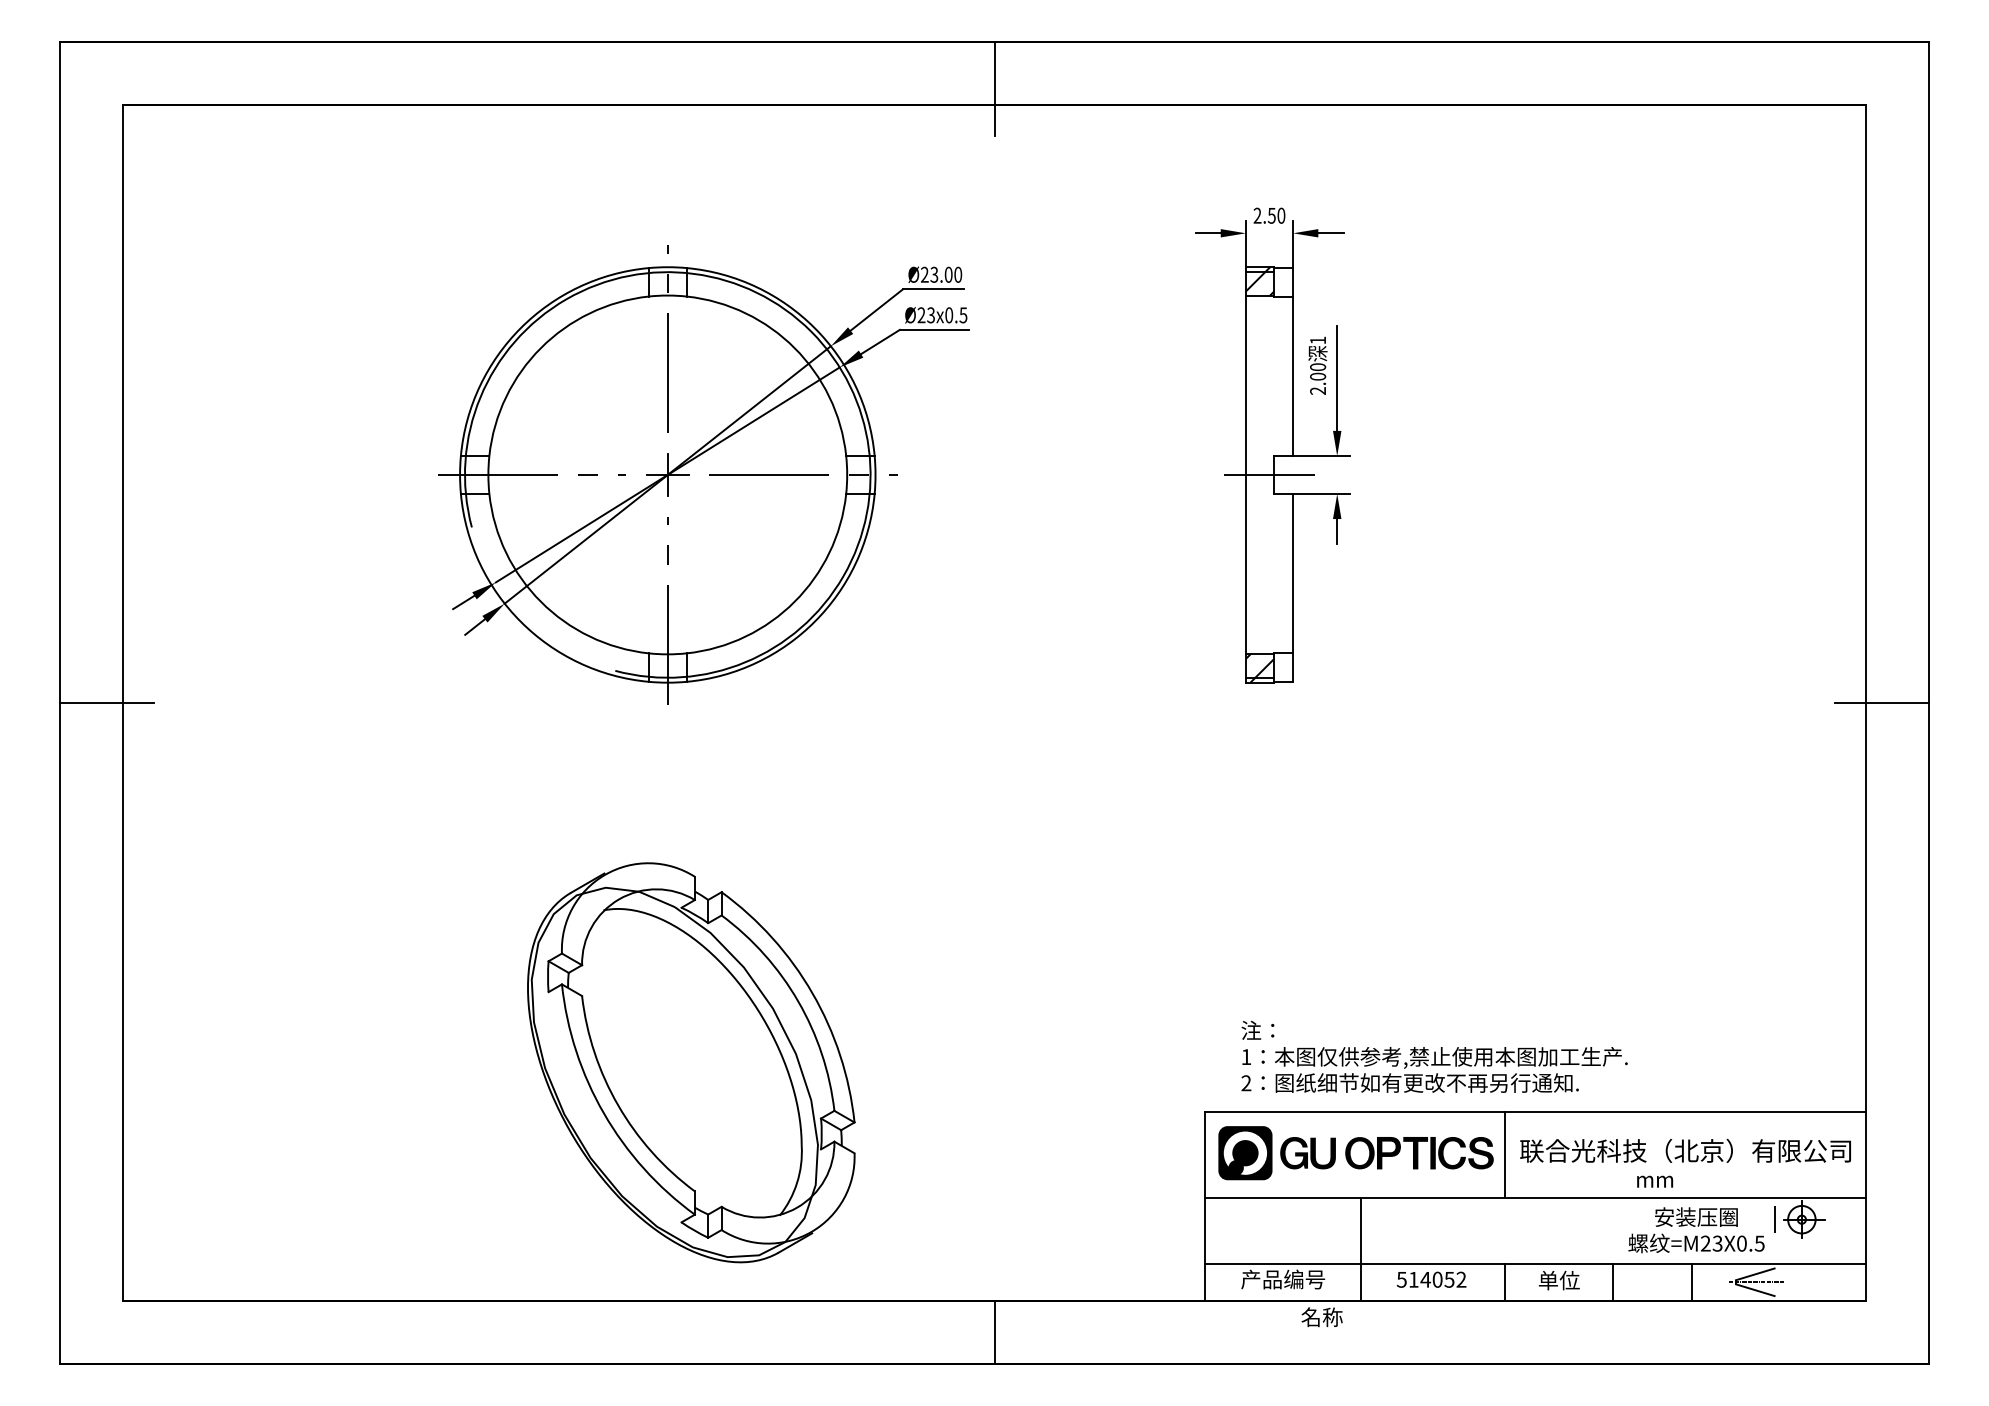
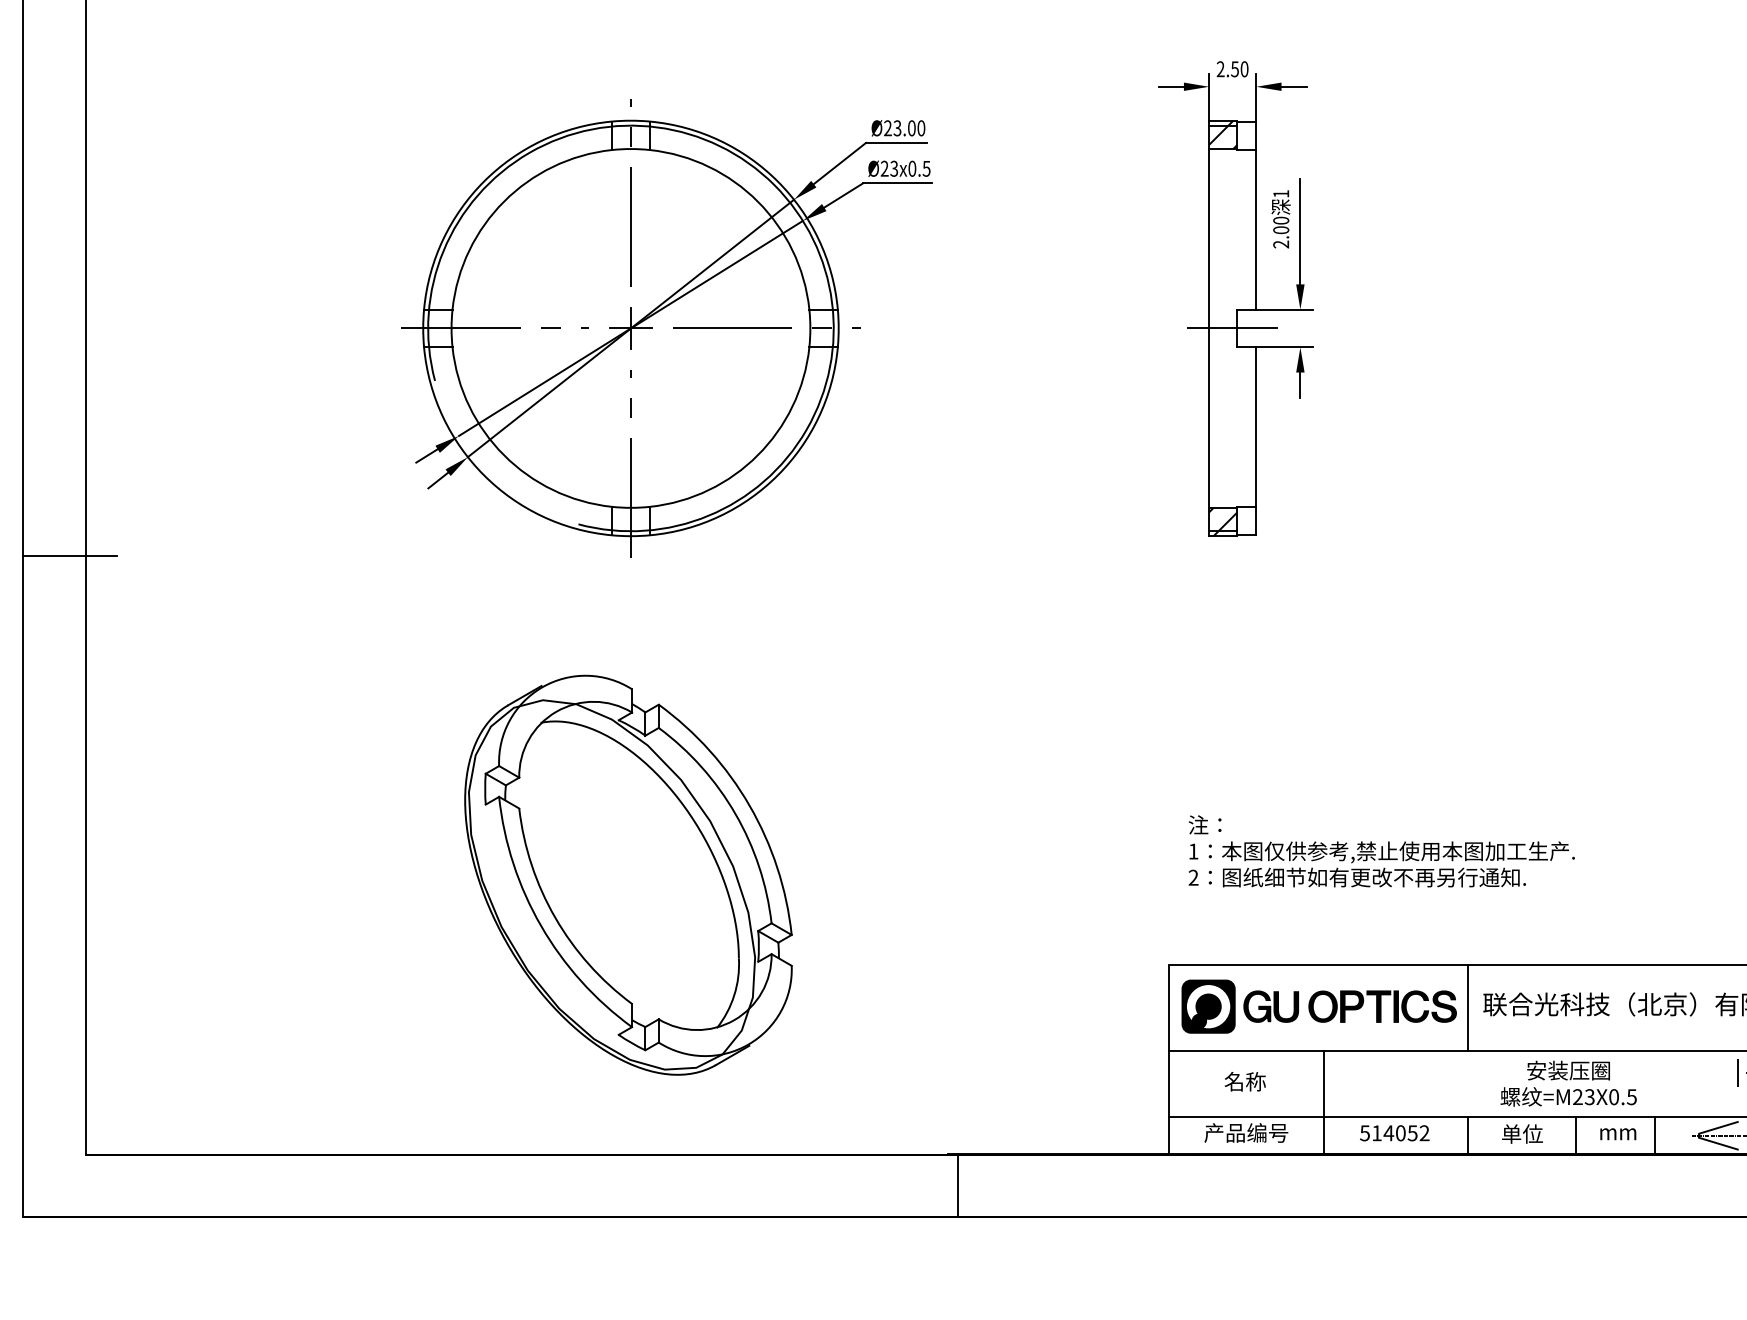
text: (1434, 1056) -> (1381, 850), moved
part: (691, 1062) -> (628, 874), moved
text: (1655, 1181) -> (1618, 1133), moved
text: (1696, 1230) -> (1568, 1083), moved
text: (1321, 1317) -> (1244, 1081), moved

